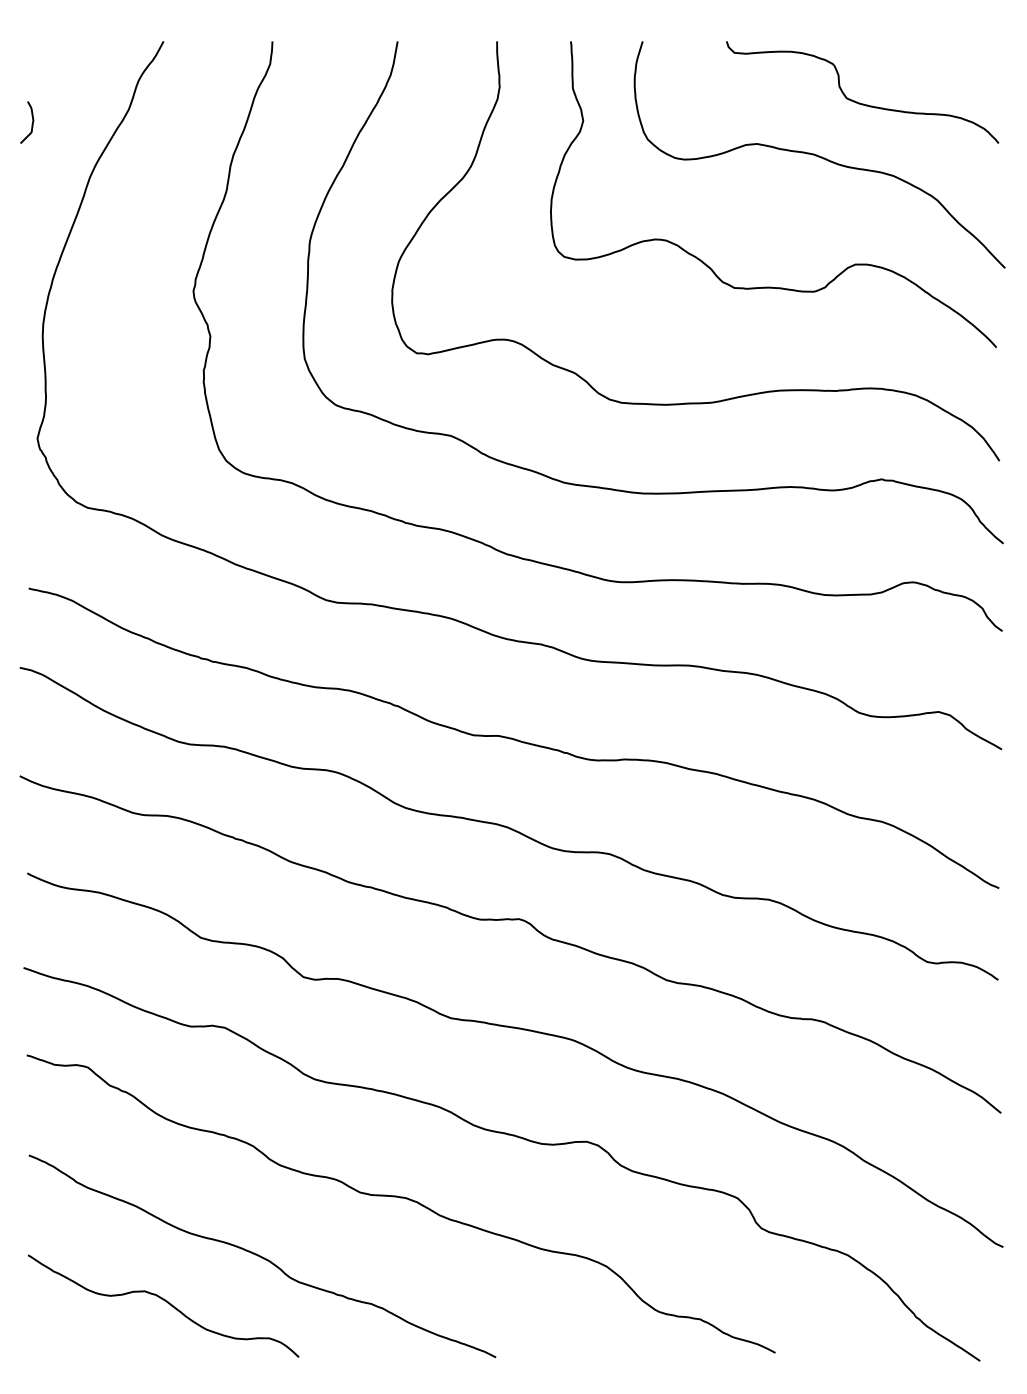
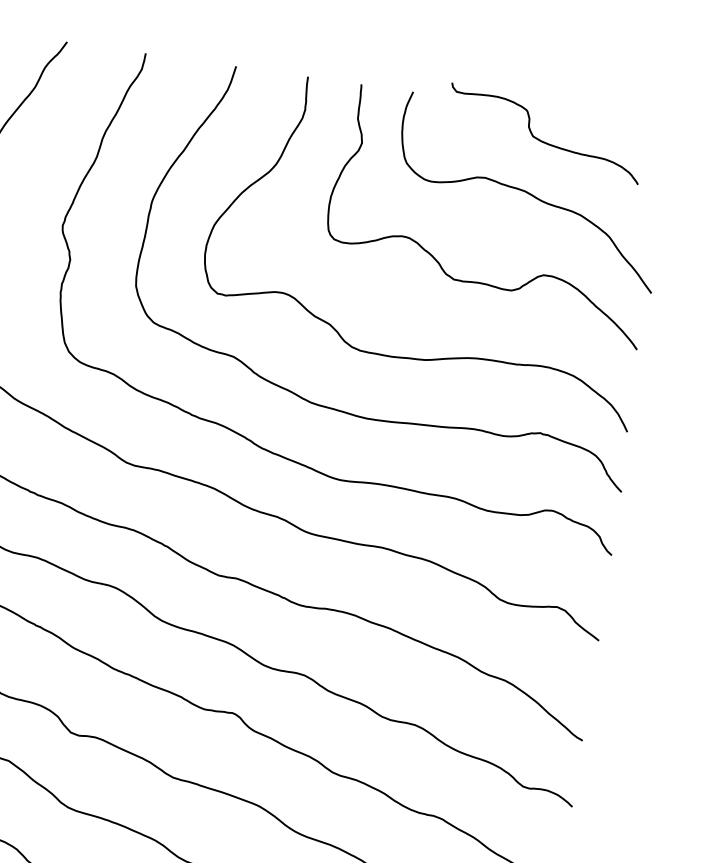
curve: (860, 102) -> (542, 140), moved

